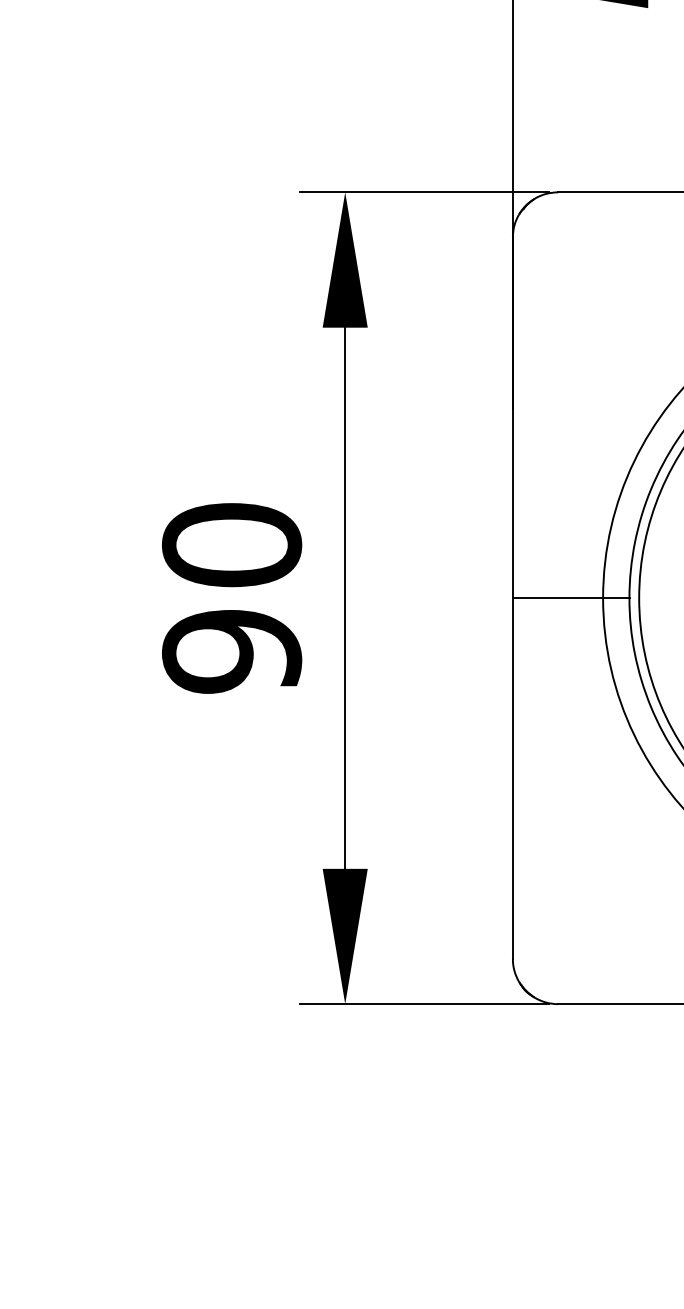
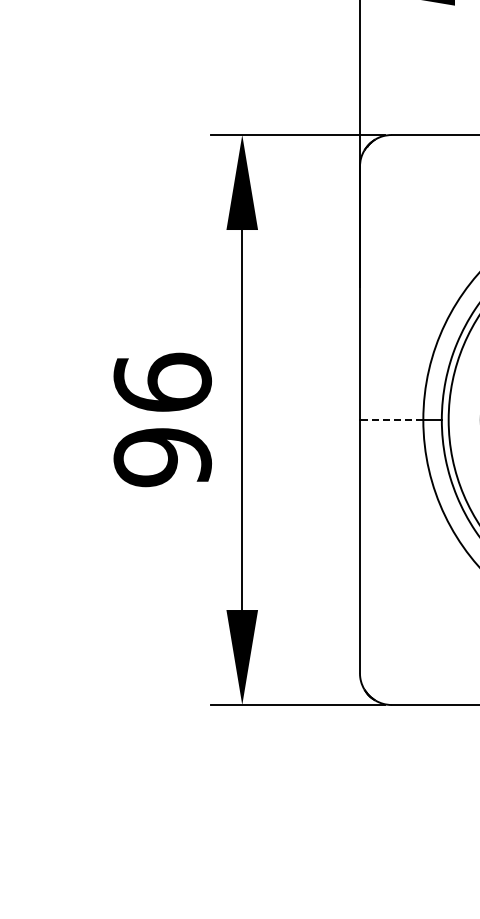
text: (231, 544) -> (162, 382), 90 -> 96
line: (557, 598) -> (391, 420), solid -> dashed

